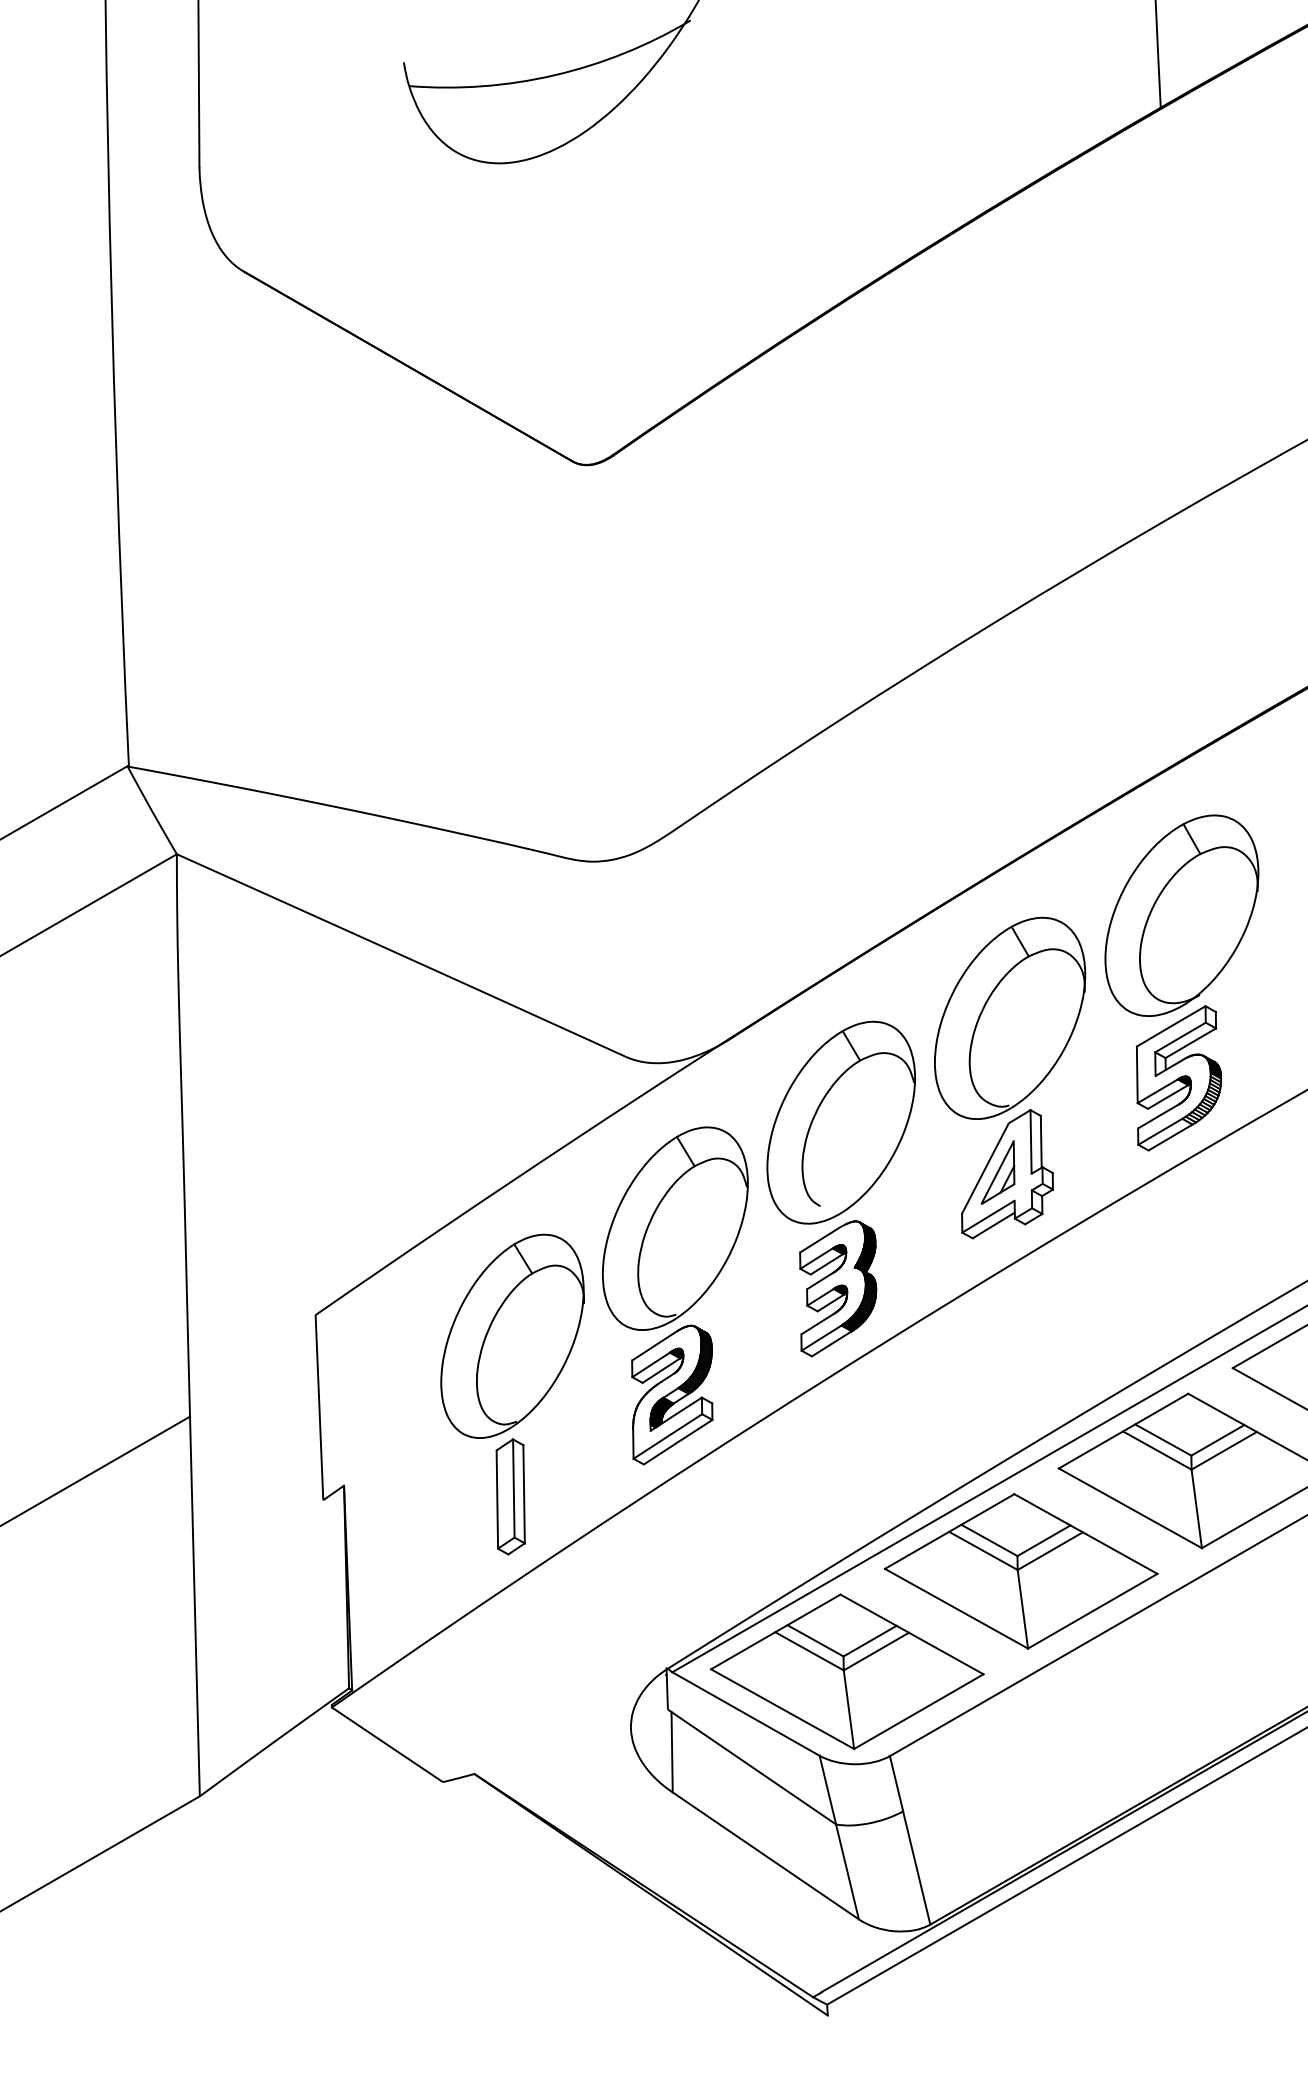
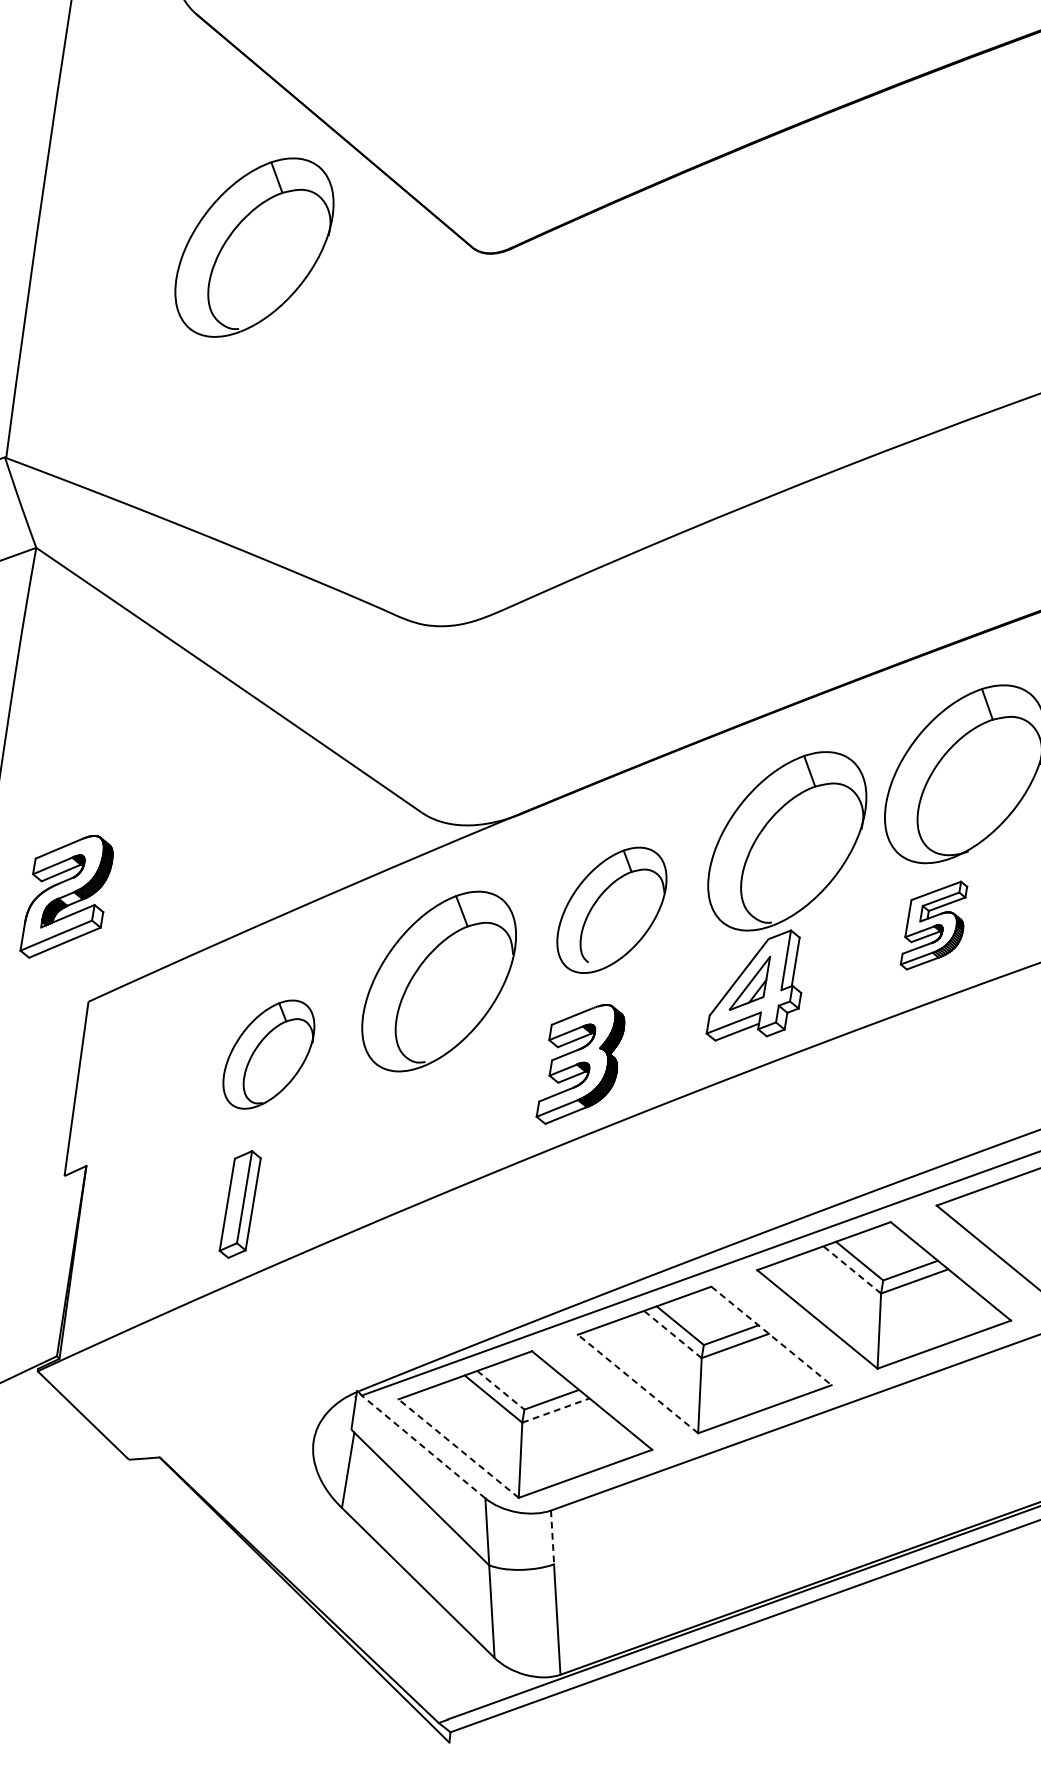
part: (347, 501) -> (255, 246), added
part: (1179, 1078) -> (935, 926), size x0.7
part: (840, 1122) -> (611, 910), size x0.7
part: (512, 1335) -> (269, 1054), size x0.6
part: (672, 1394) -> (67, 897), moved
line: (1156, 1450) -> (851, 1269), solid -> dashed
line: (1085, 1534) -> (771, 1336), solid -> dashed
line: (983, 1550) -> (673, 1334), solid -> dashed
line: (956, 1608) -> (638, 1383), solid -> dashed
line: (815, 1641) -> (500, 1390), solid -> dashed
line: (876, 1651) -> (556, 1410), solid -> dashed
line: (782, 1709) -> (458, 1448), solid -> dashed
line: (745, 1714) -> (423, 1447), solid -> dashed
line: (896, 1784) -> (552, 1538), solid -> dashed

